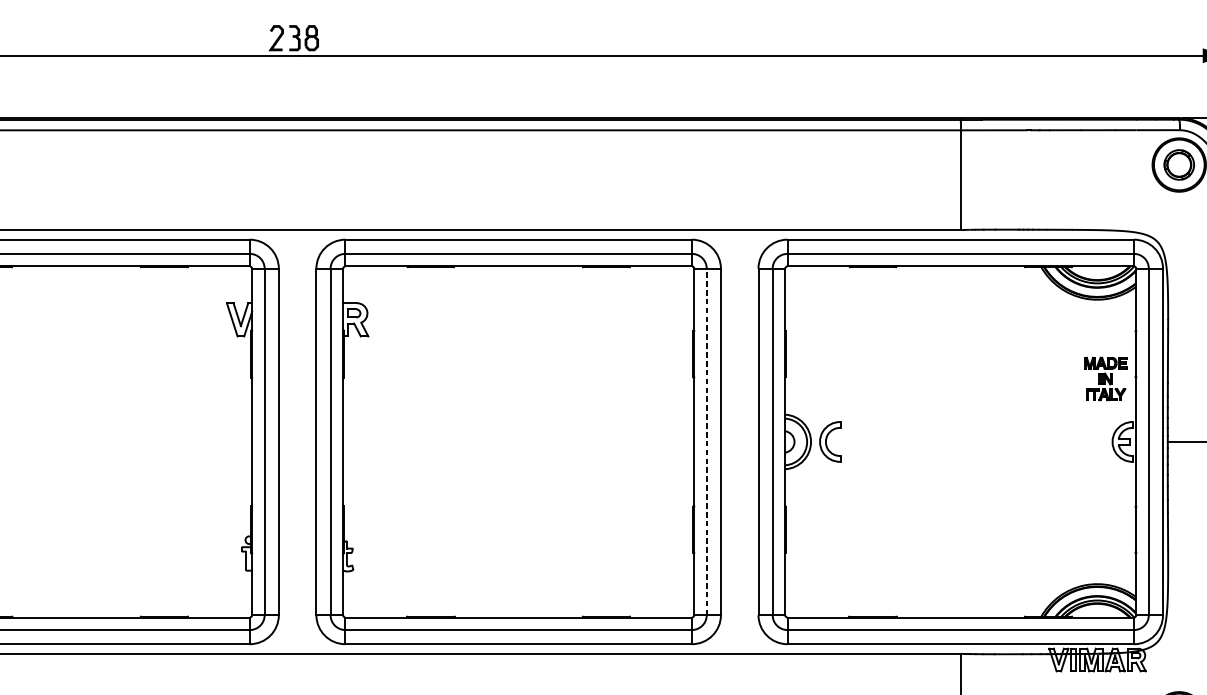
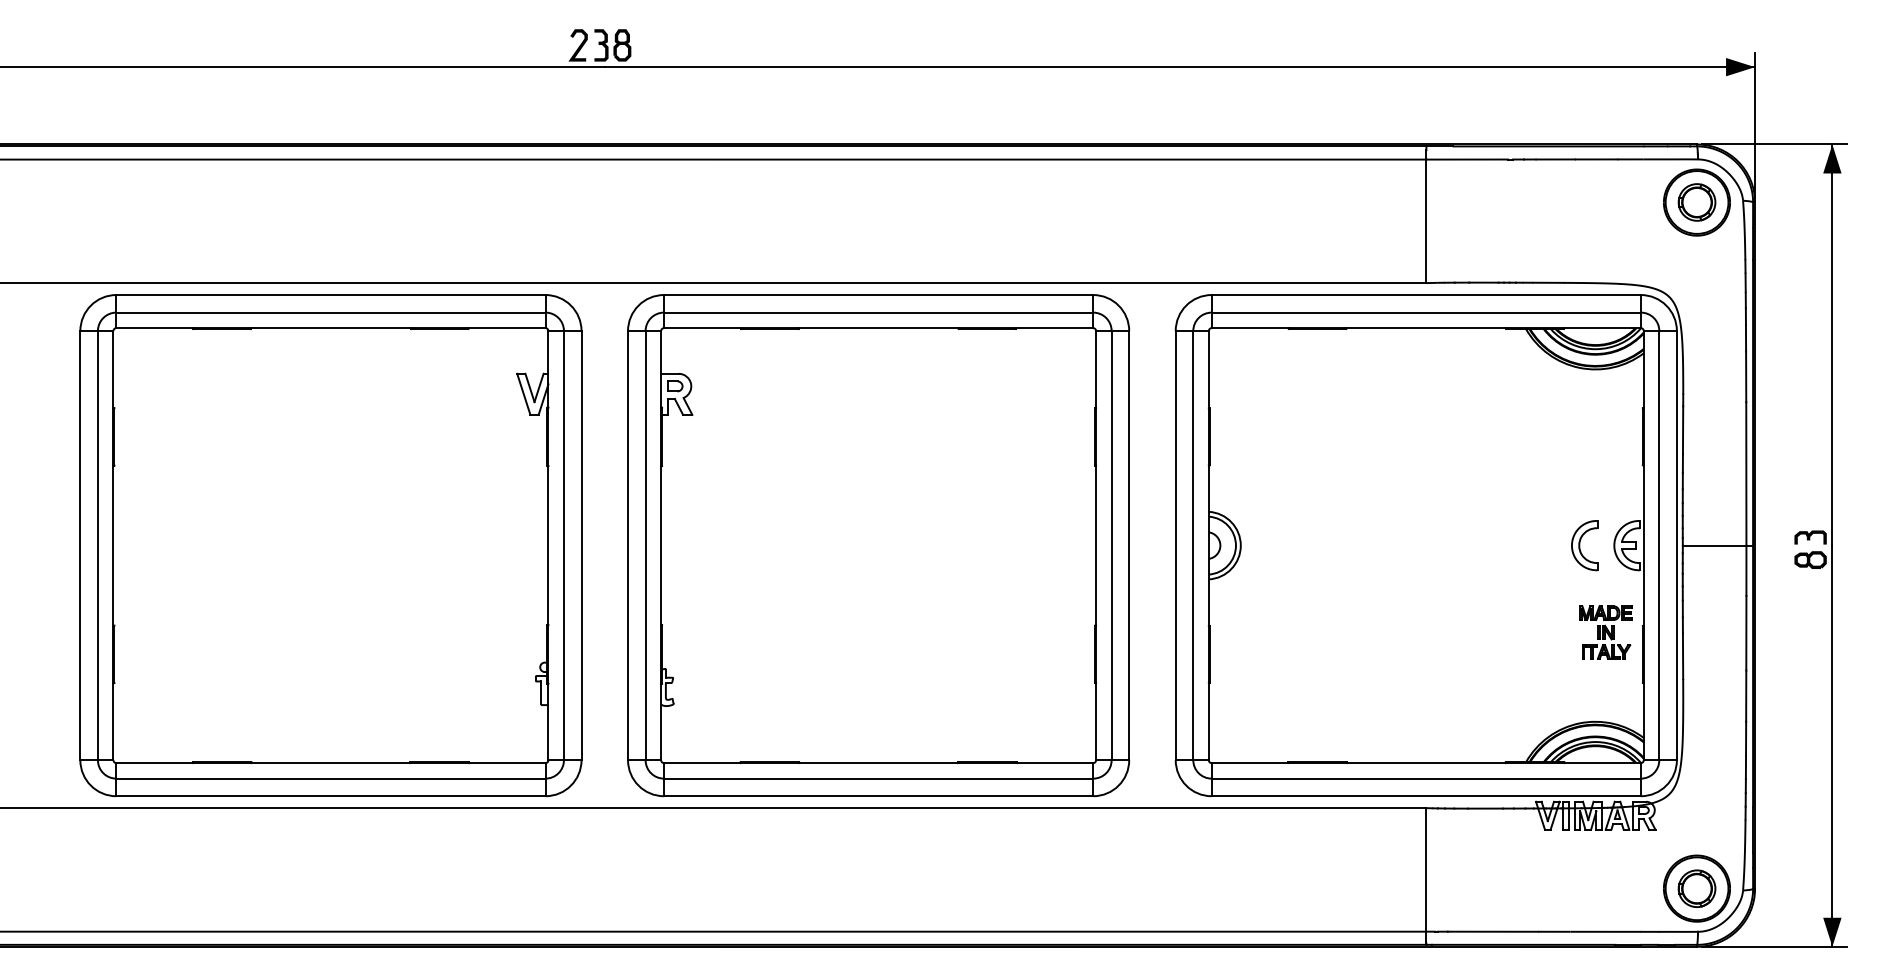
part: (1105, 378) -> (1605, 632), moved
line: (706, 441) -> (1111, 545), dashed -> solid
part: (830, 441) -> (1584, 545), moved

